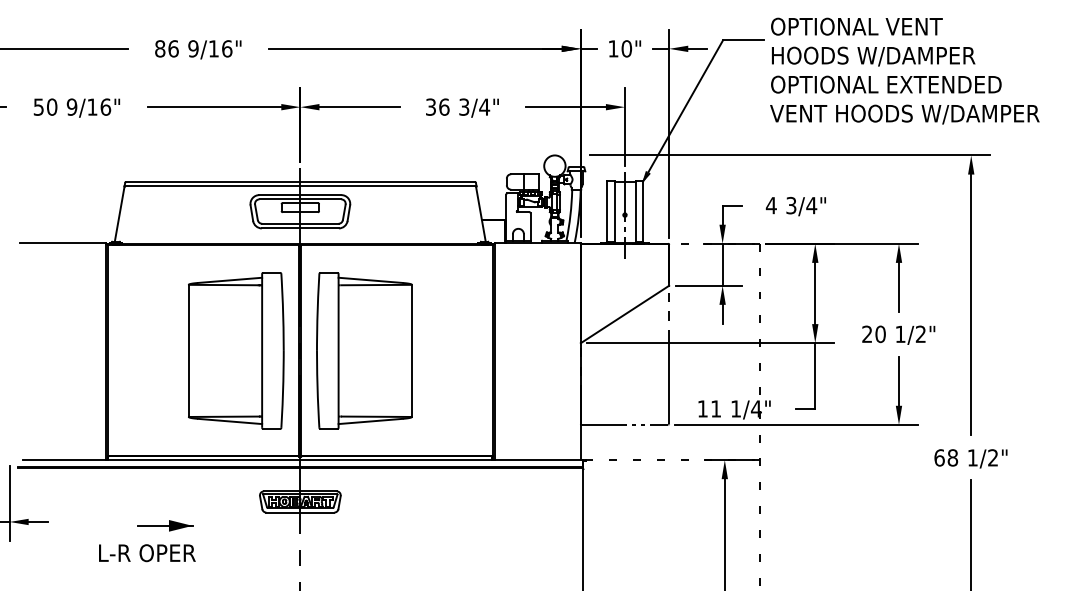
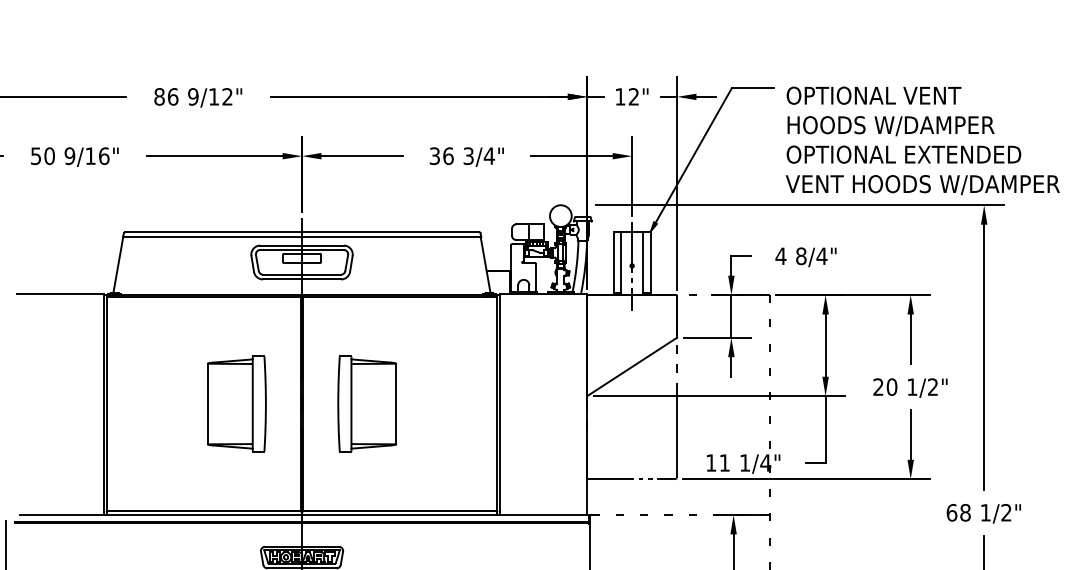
text: (227, 48) -> (227, 96), 9/16" -> 9/12"
text: (626, 48) -> (633, 96), 10" -> 12"
text: (904, 70) -> (922, 140), moved
text: (791, 205) -> (801, 256), 3/4" -> 8/4"
part: (236, 350) -> (237, 403), size x0.6
part: (364, 350) -> (367, 403), size x0.6

